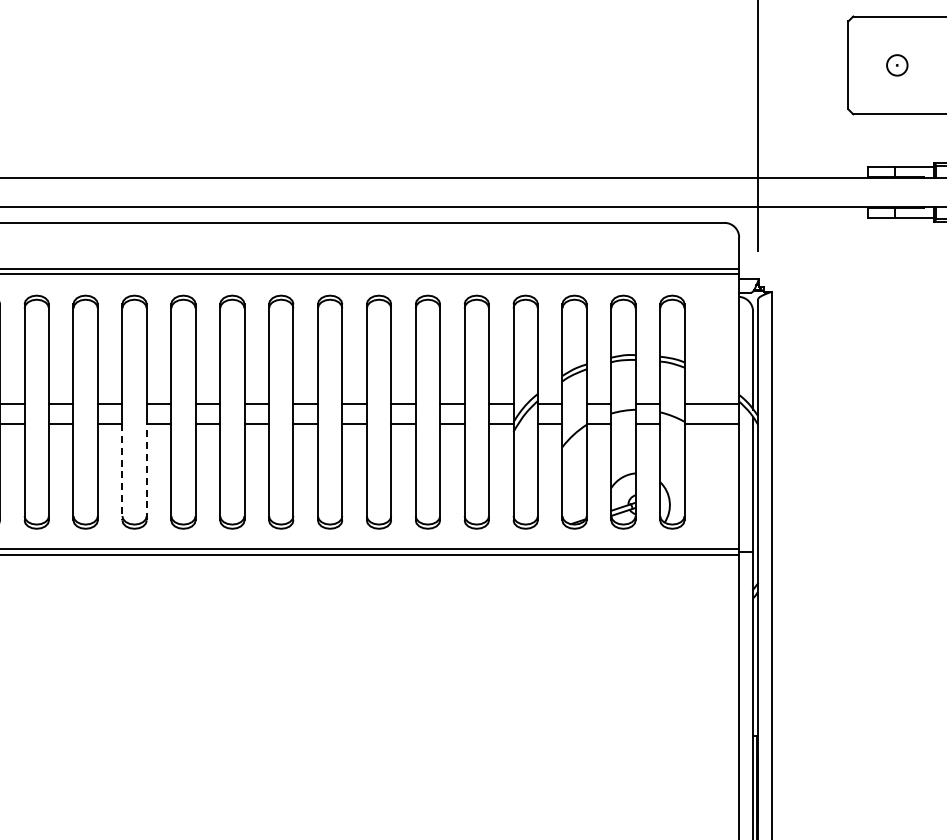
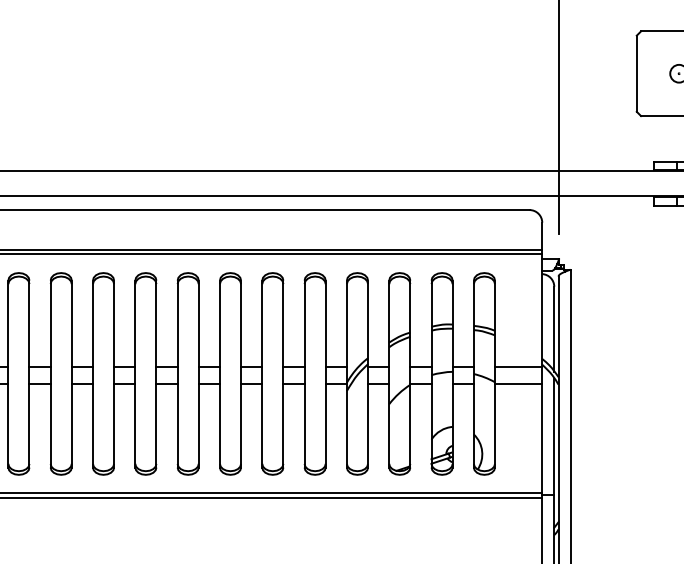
line: (146, 471) -> (29, 425), dashed -> solid
line: (122, 472) -> (8, 426), dashed -> solid

